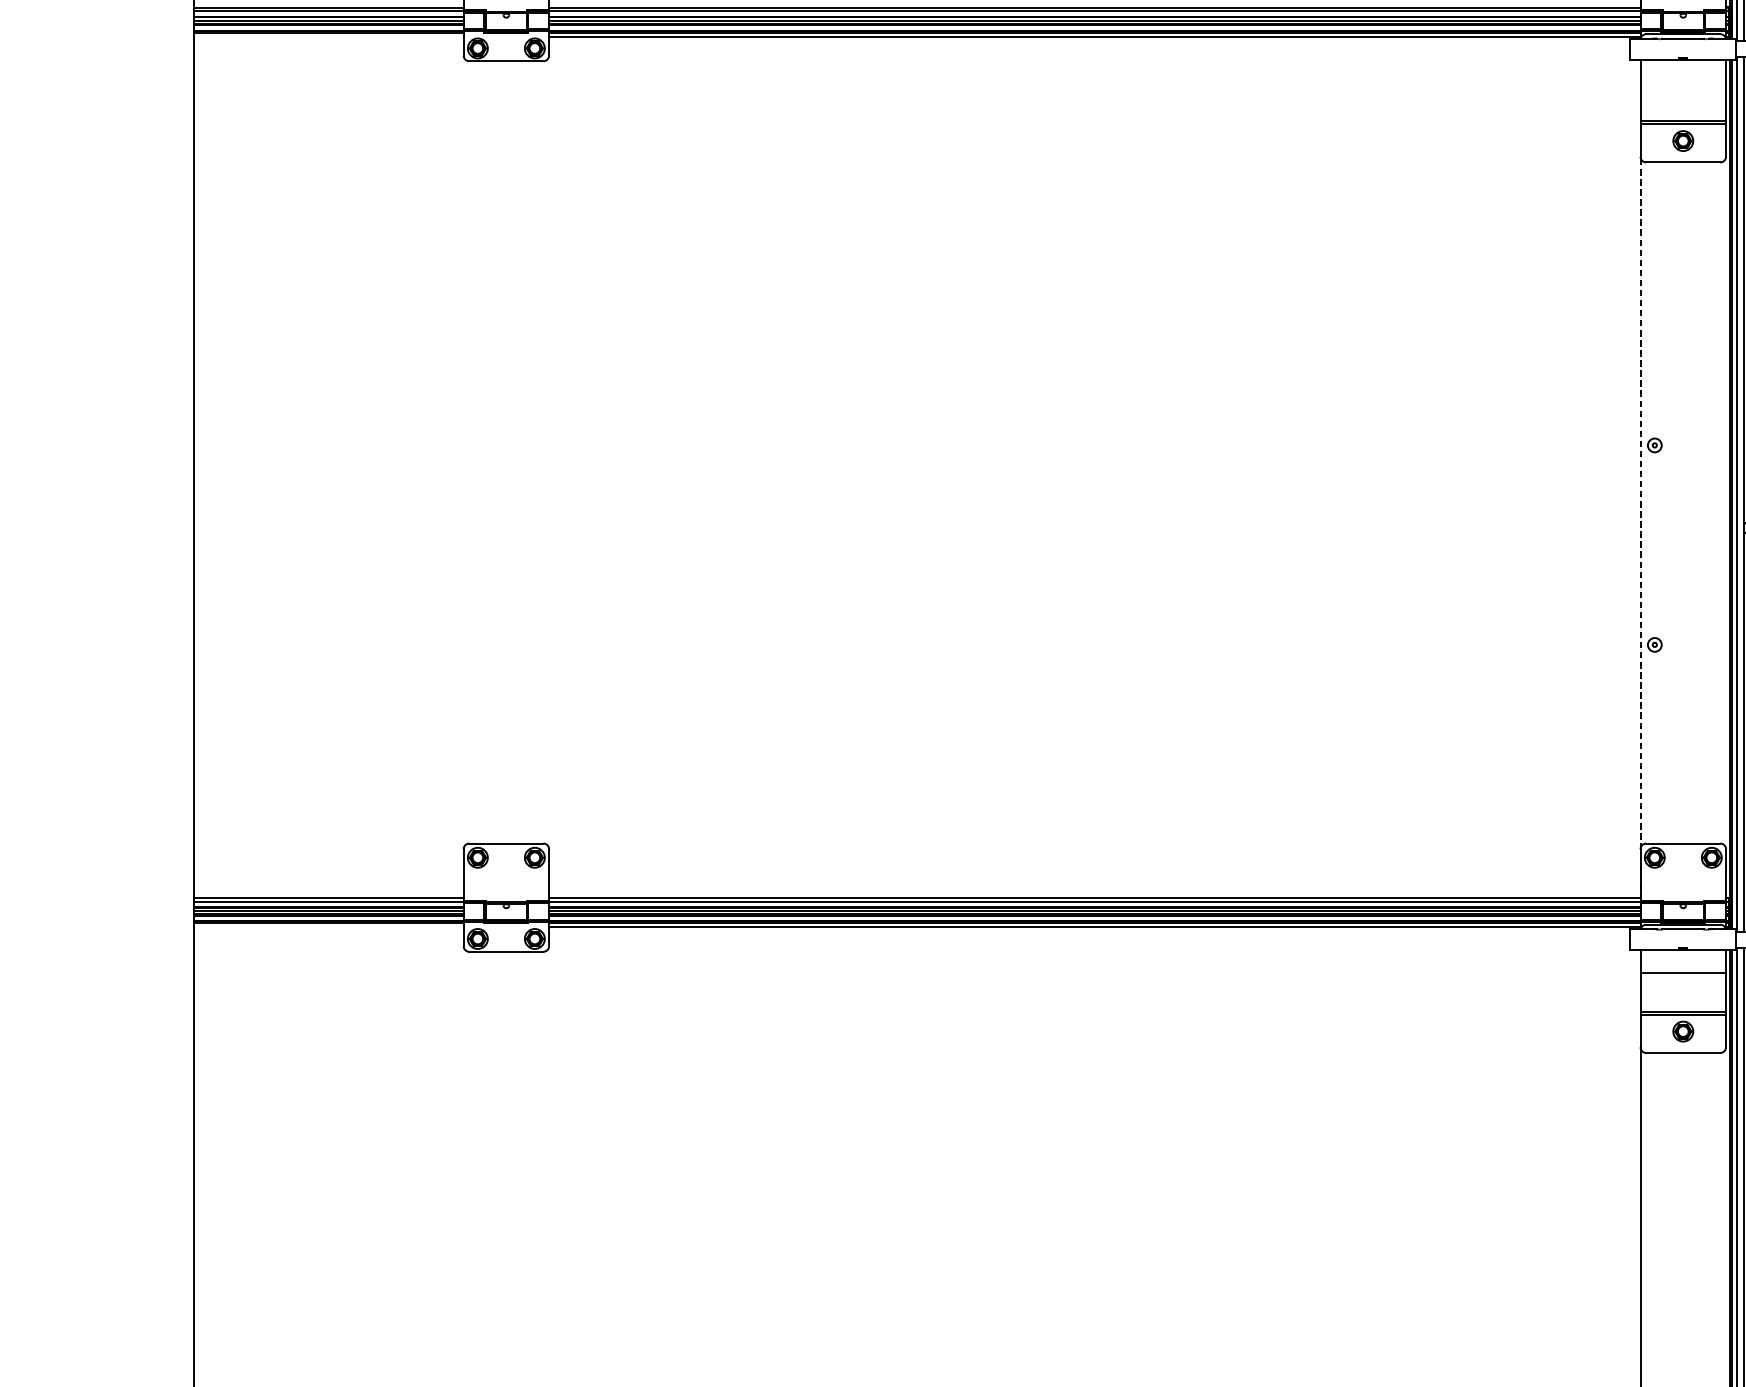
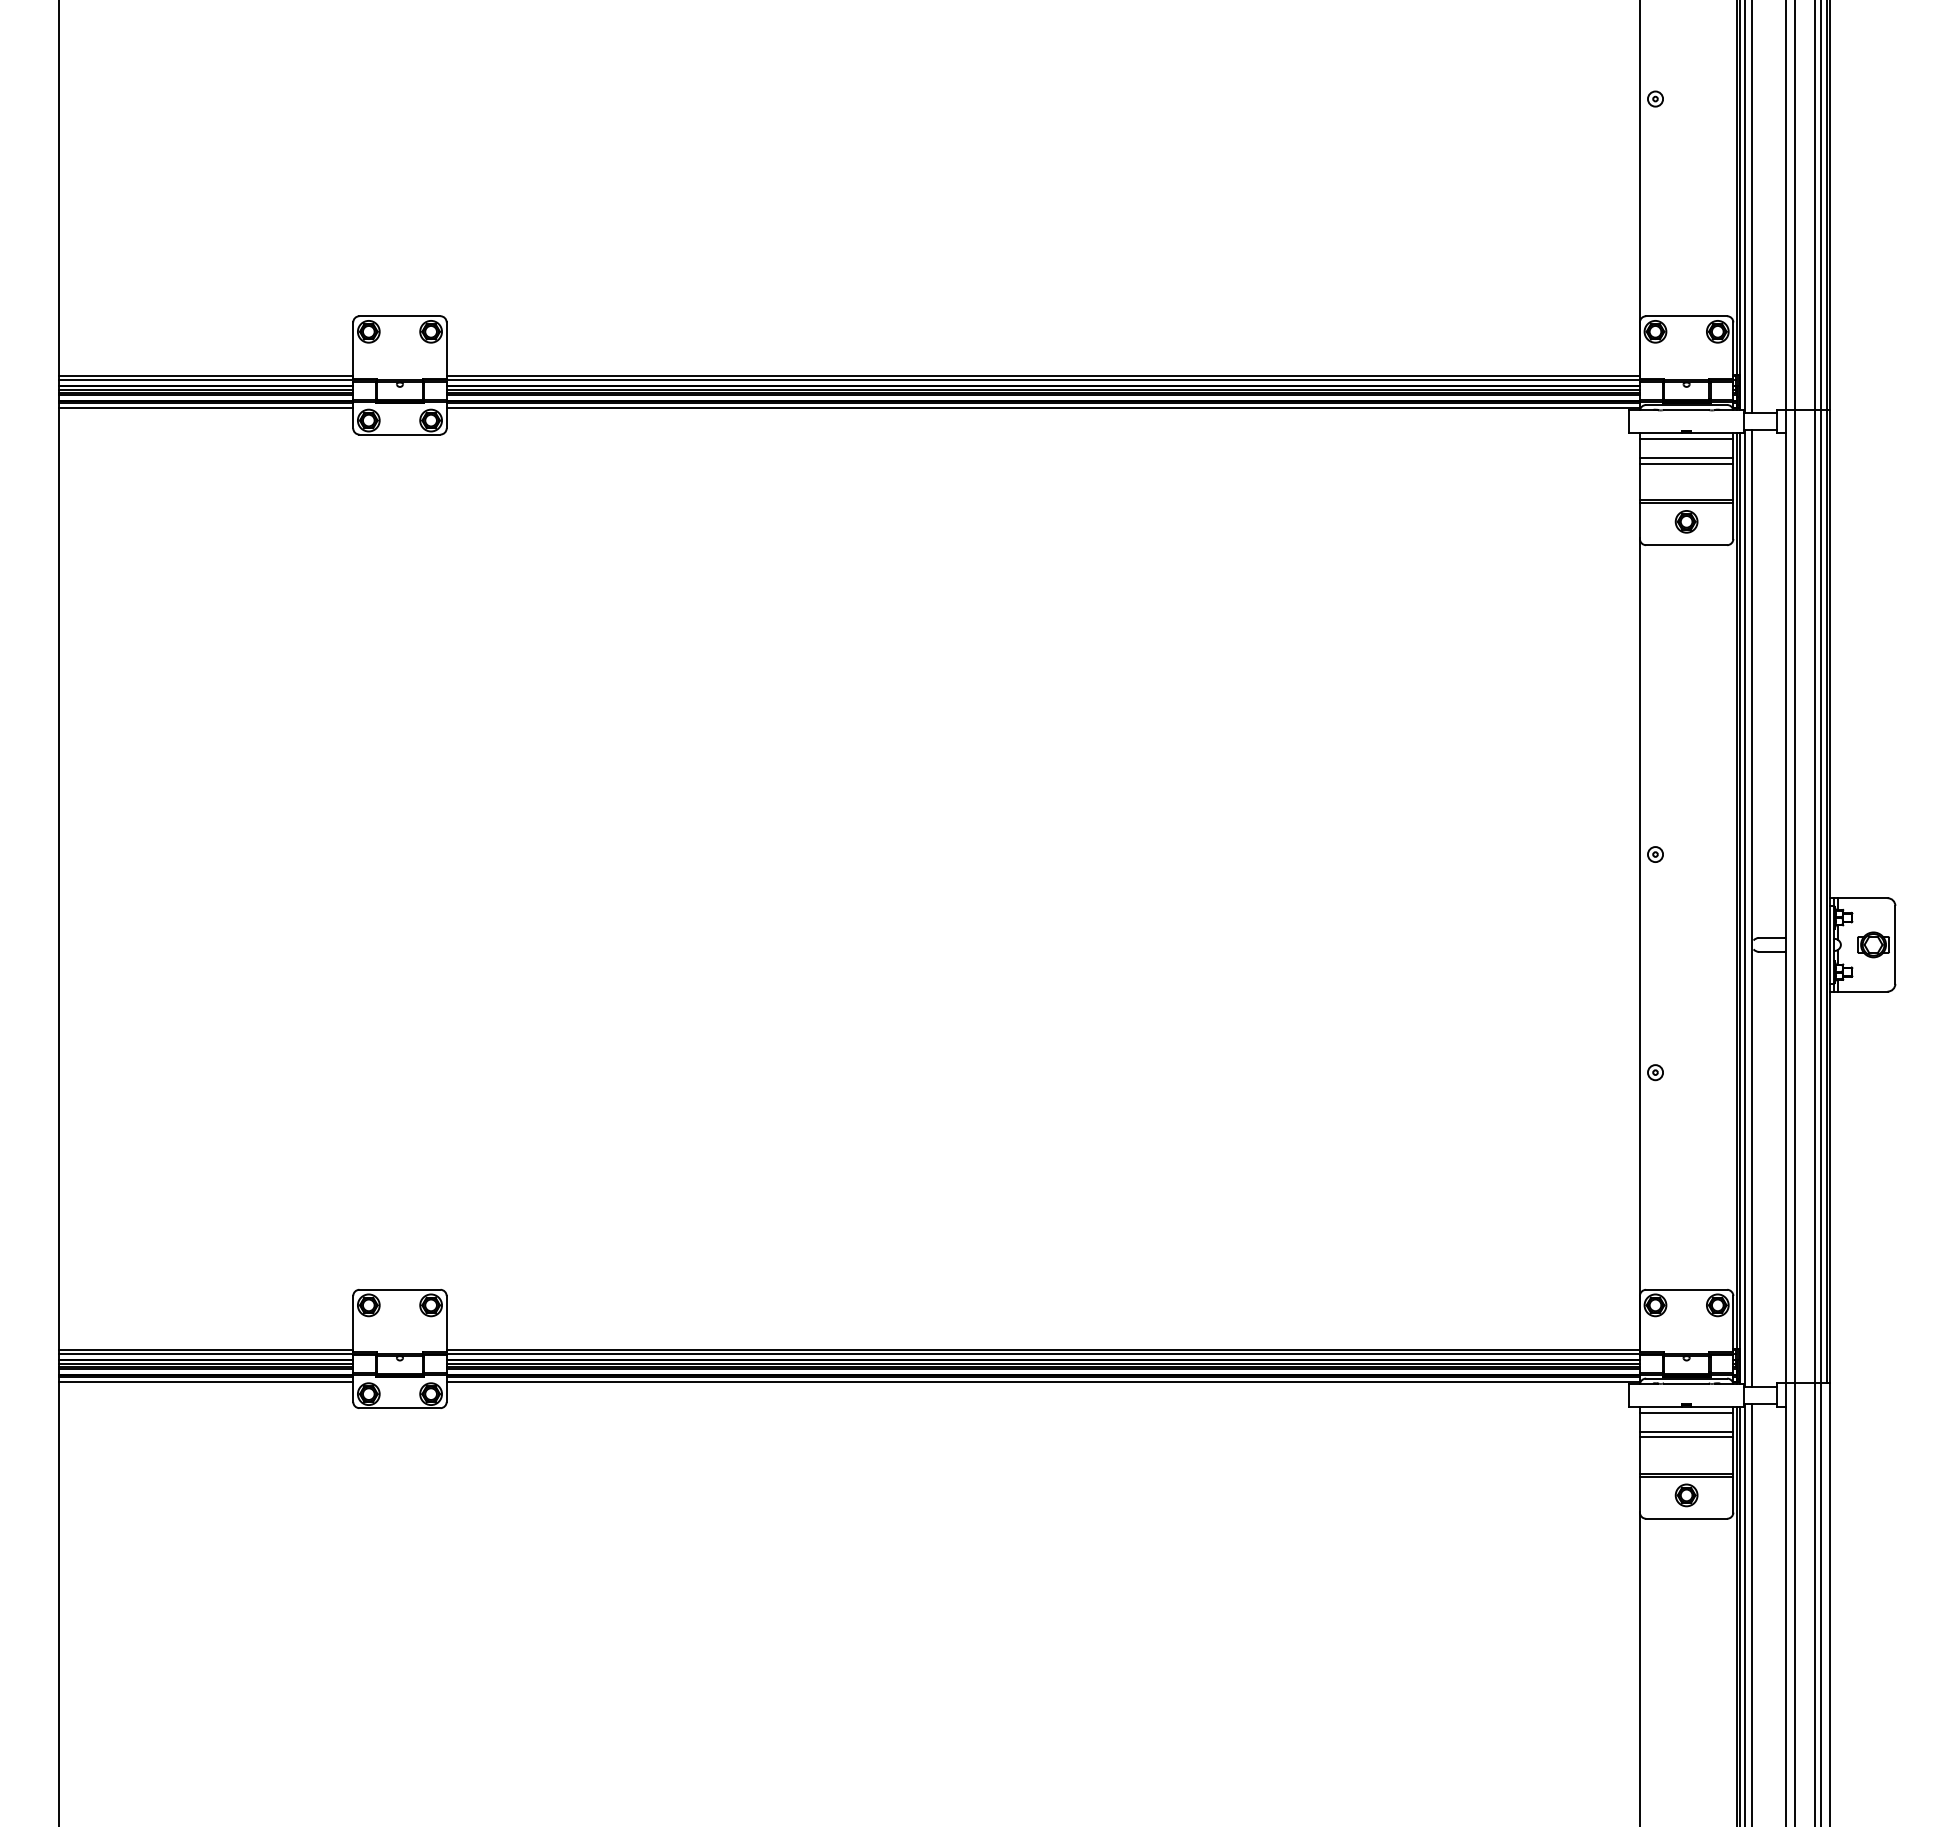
line: (328, 36) -> (205, 407), added
line: (1683, 65) -> (1686, 439), added
line: (1683, 82) -> (1686, 457), added
line: (1683, 87) -> (1686, 463), added
line: (1640, 527) -> (1639, 944), dashed -> solid
line: (328, 927) -> (205, 1381), added
line: (1683, 955) -> (1686, 1412), added
line: (1683, 978) -> (1686, 1437), added

